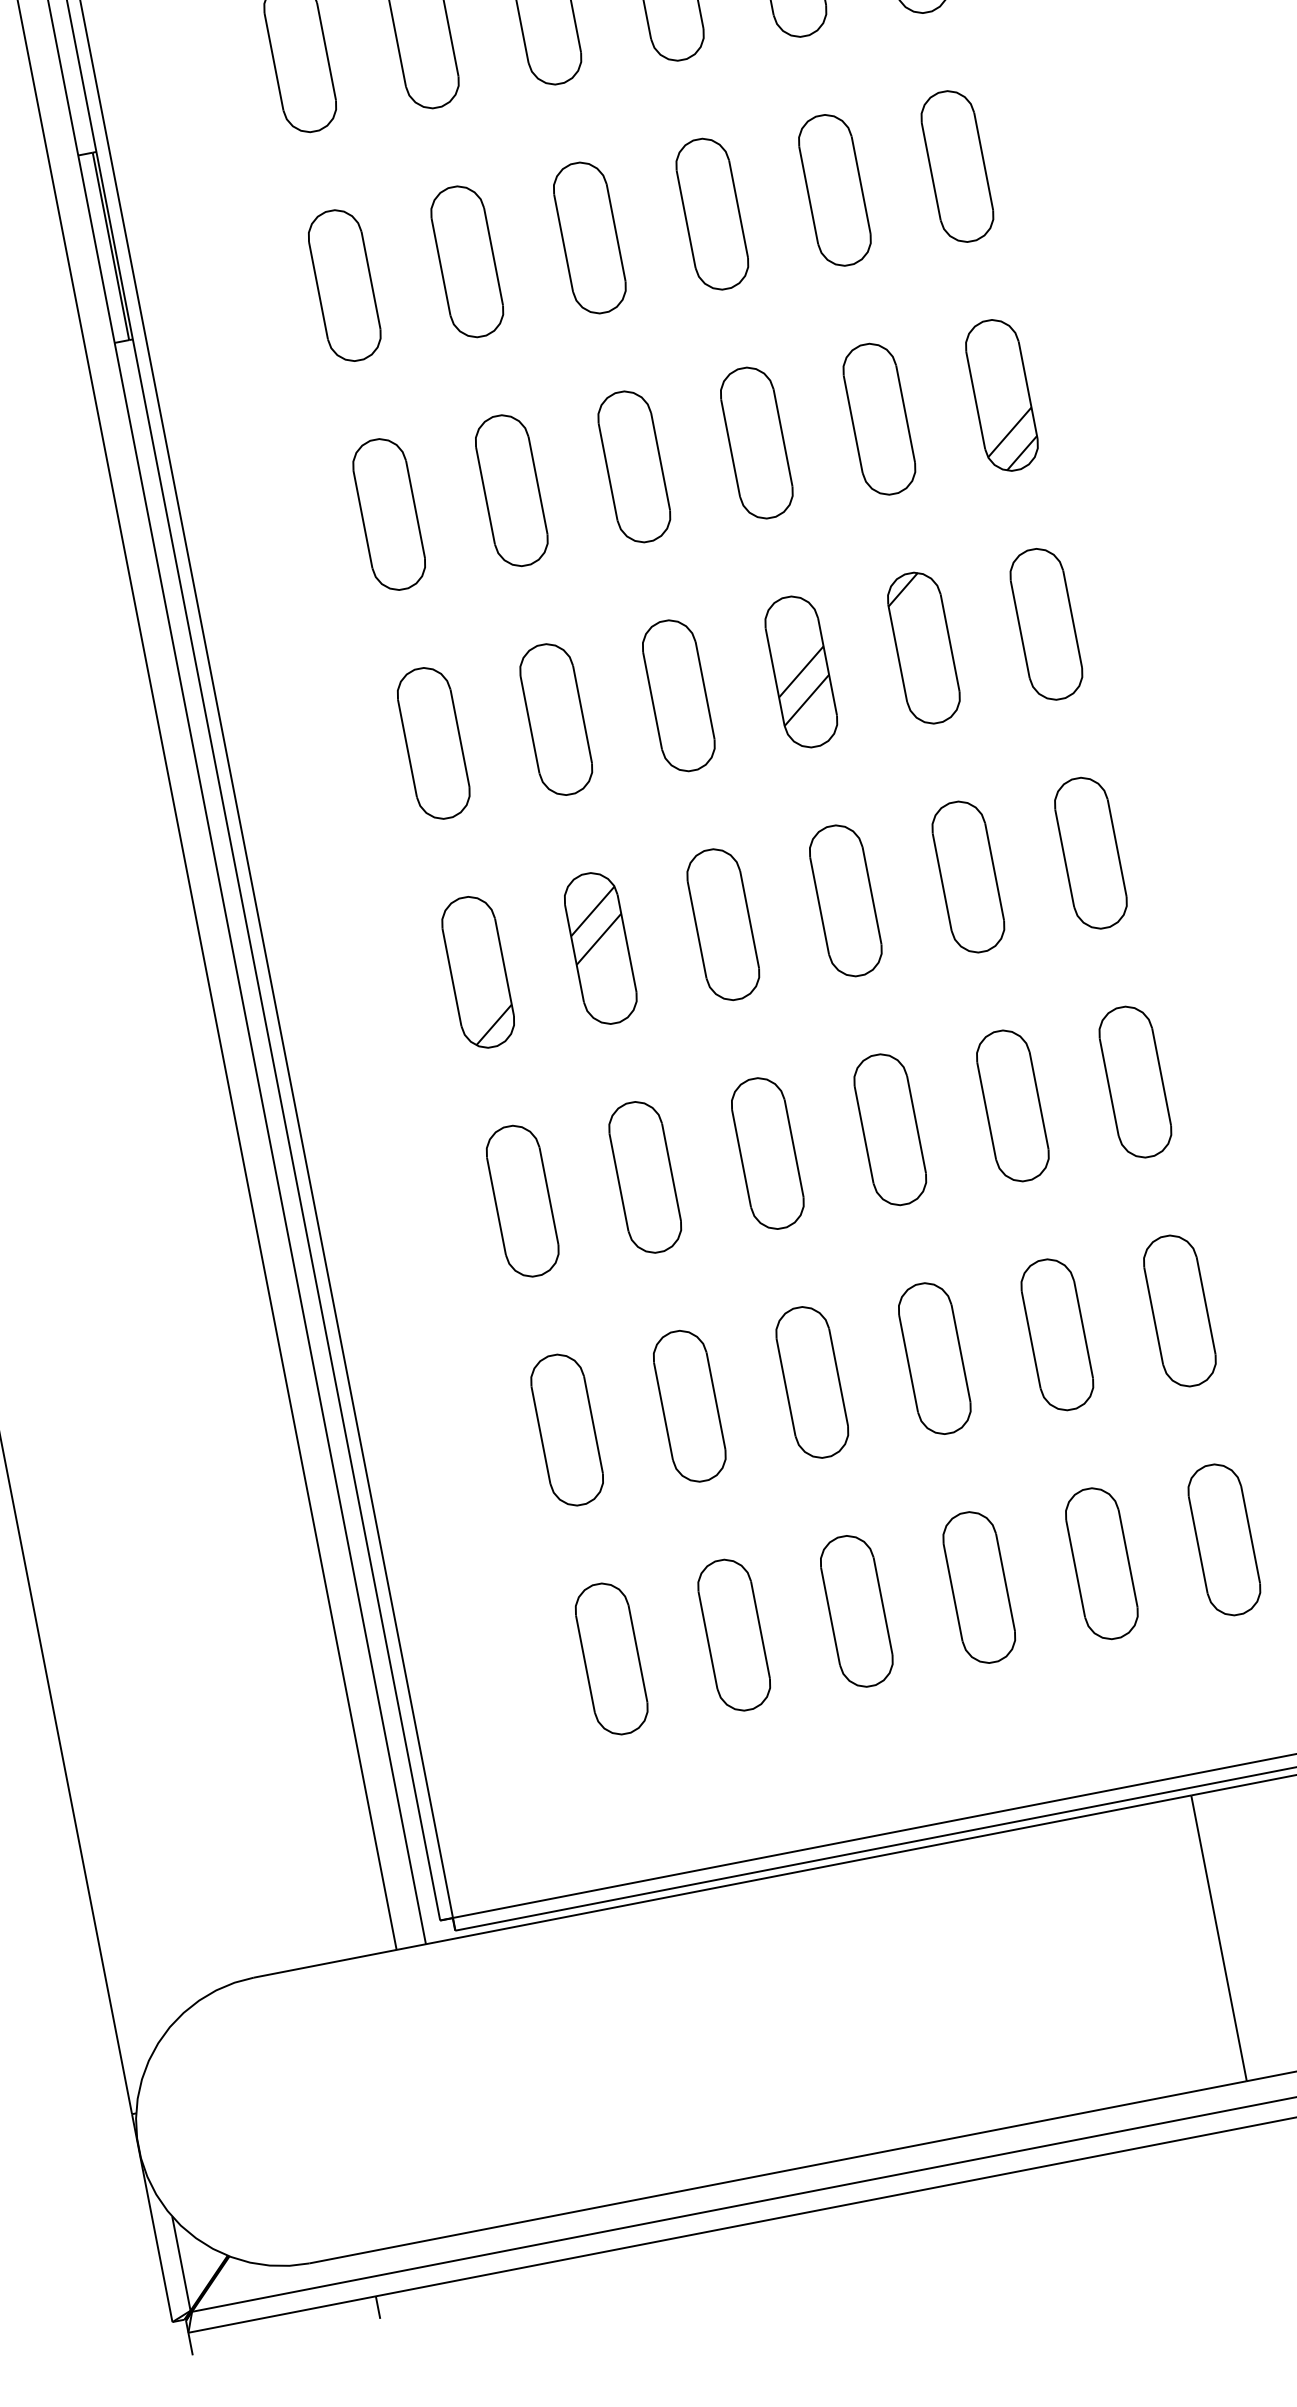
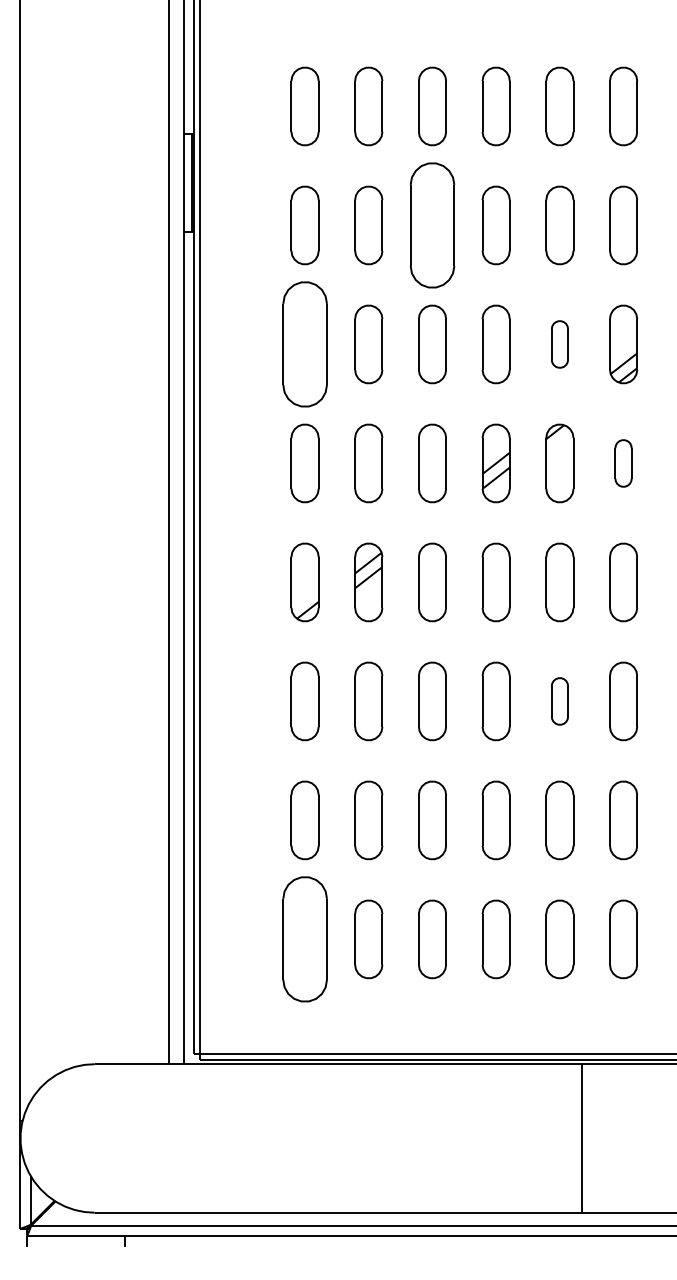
part: (589, 238) -> (432, 225), size x1.6
part: (878, 419) -> (559, 344), size x0.6
part: (388, 514) -> (304, 344), size x1.6
part: (1046, 624) -> (623, 463), size x0.6
part: (1012, 1106) -> (559, 701), size x0.6
part: (610, 1659) -> (304, 939), size x1.6

